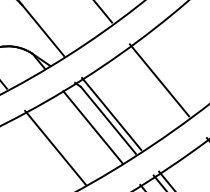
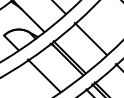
line: (91, 127) -> (60, 64), removed

